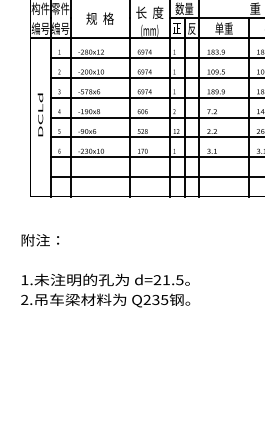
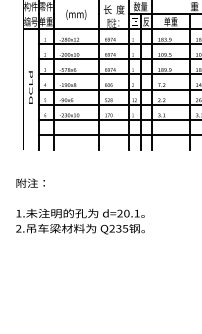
text: (99, 19) -> (75, 14), 规  格 -> (mm)
text: (60, 28) -> (46, 21), 编号 -> 单重
text: (149, 30) -> (113, 23), (mm) -> 附注：
text: (172, 280) -> (131, 213), d=21.5 -> d=20.1

